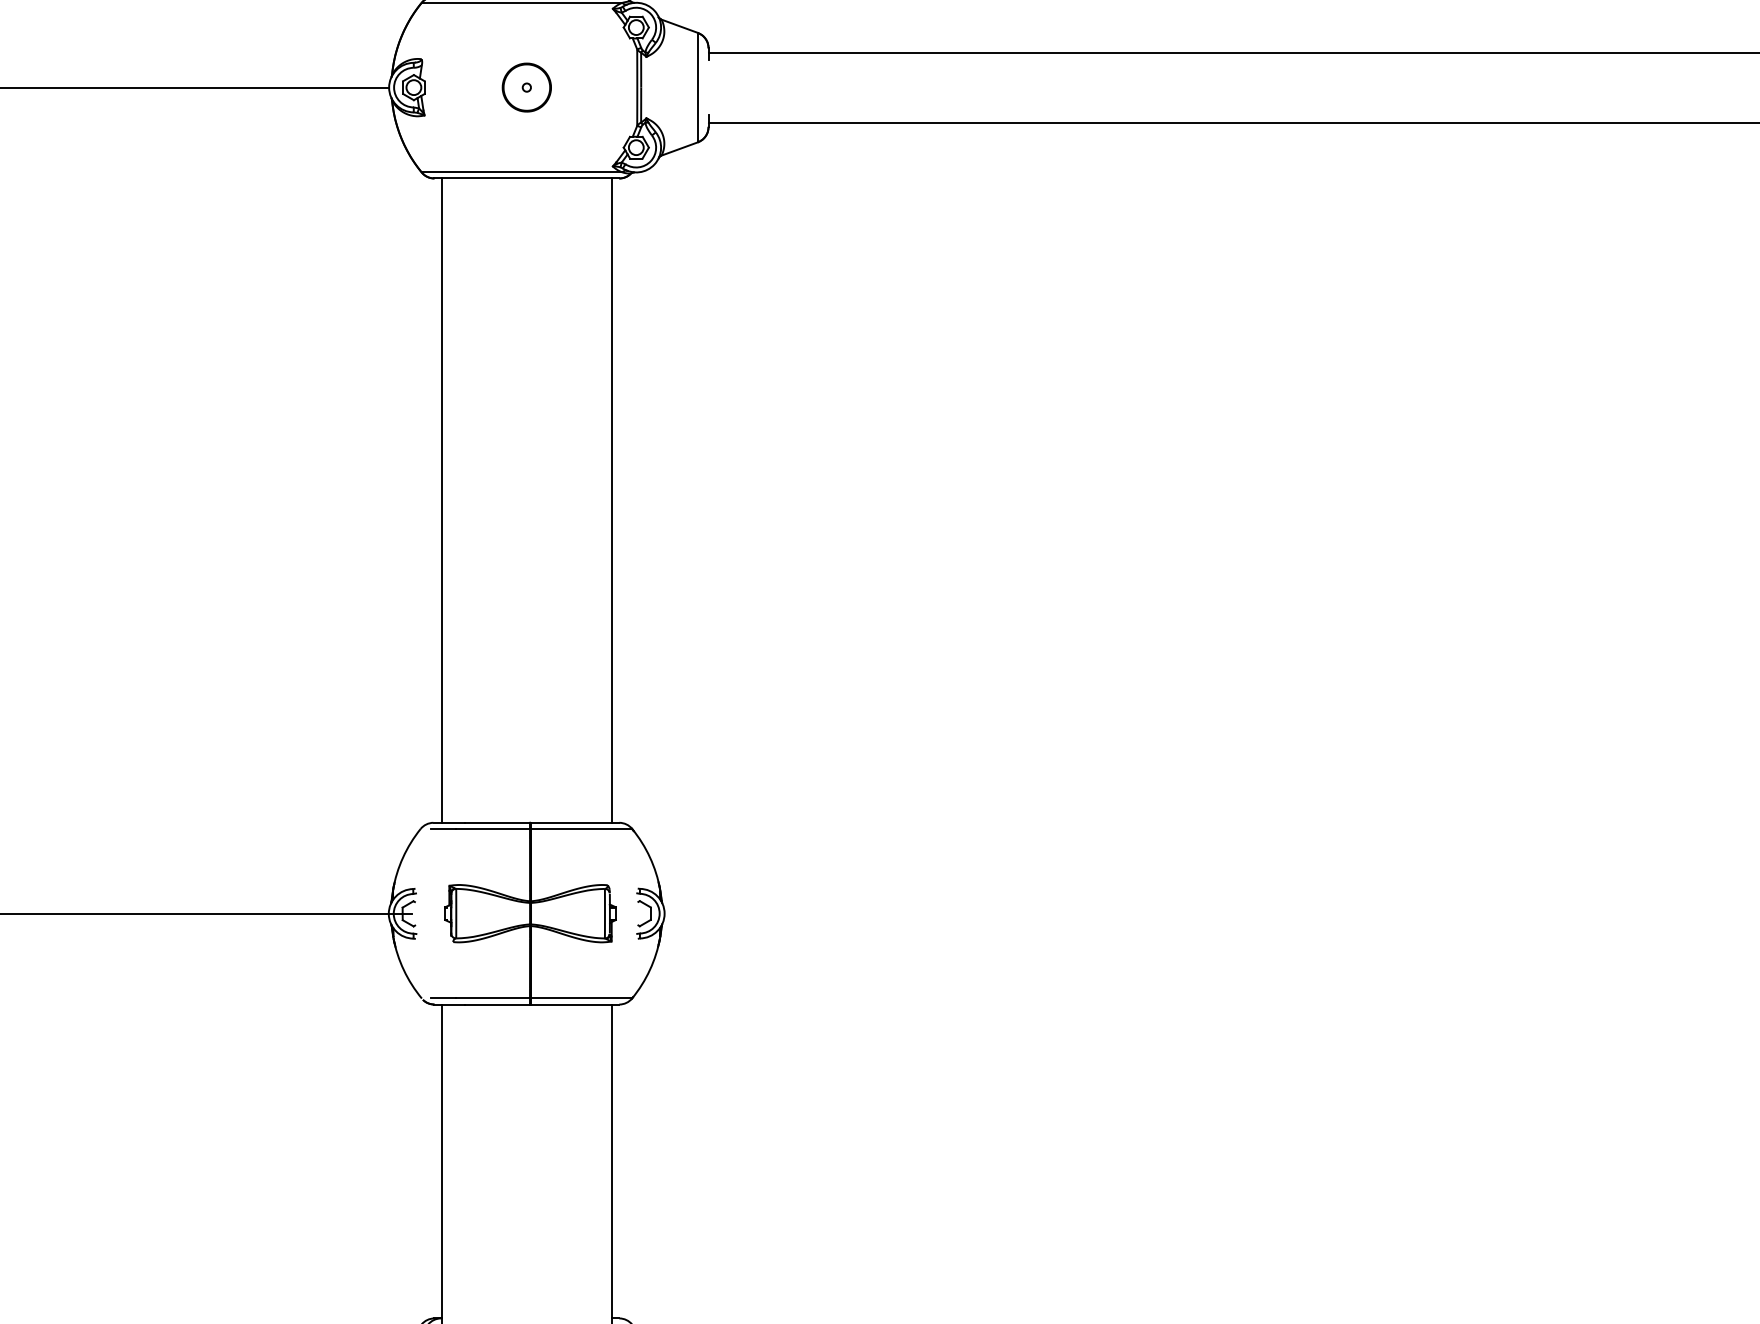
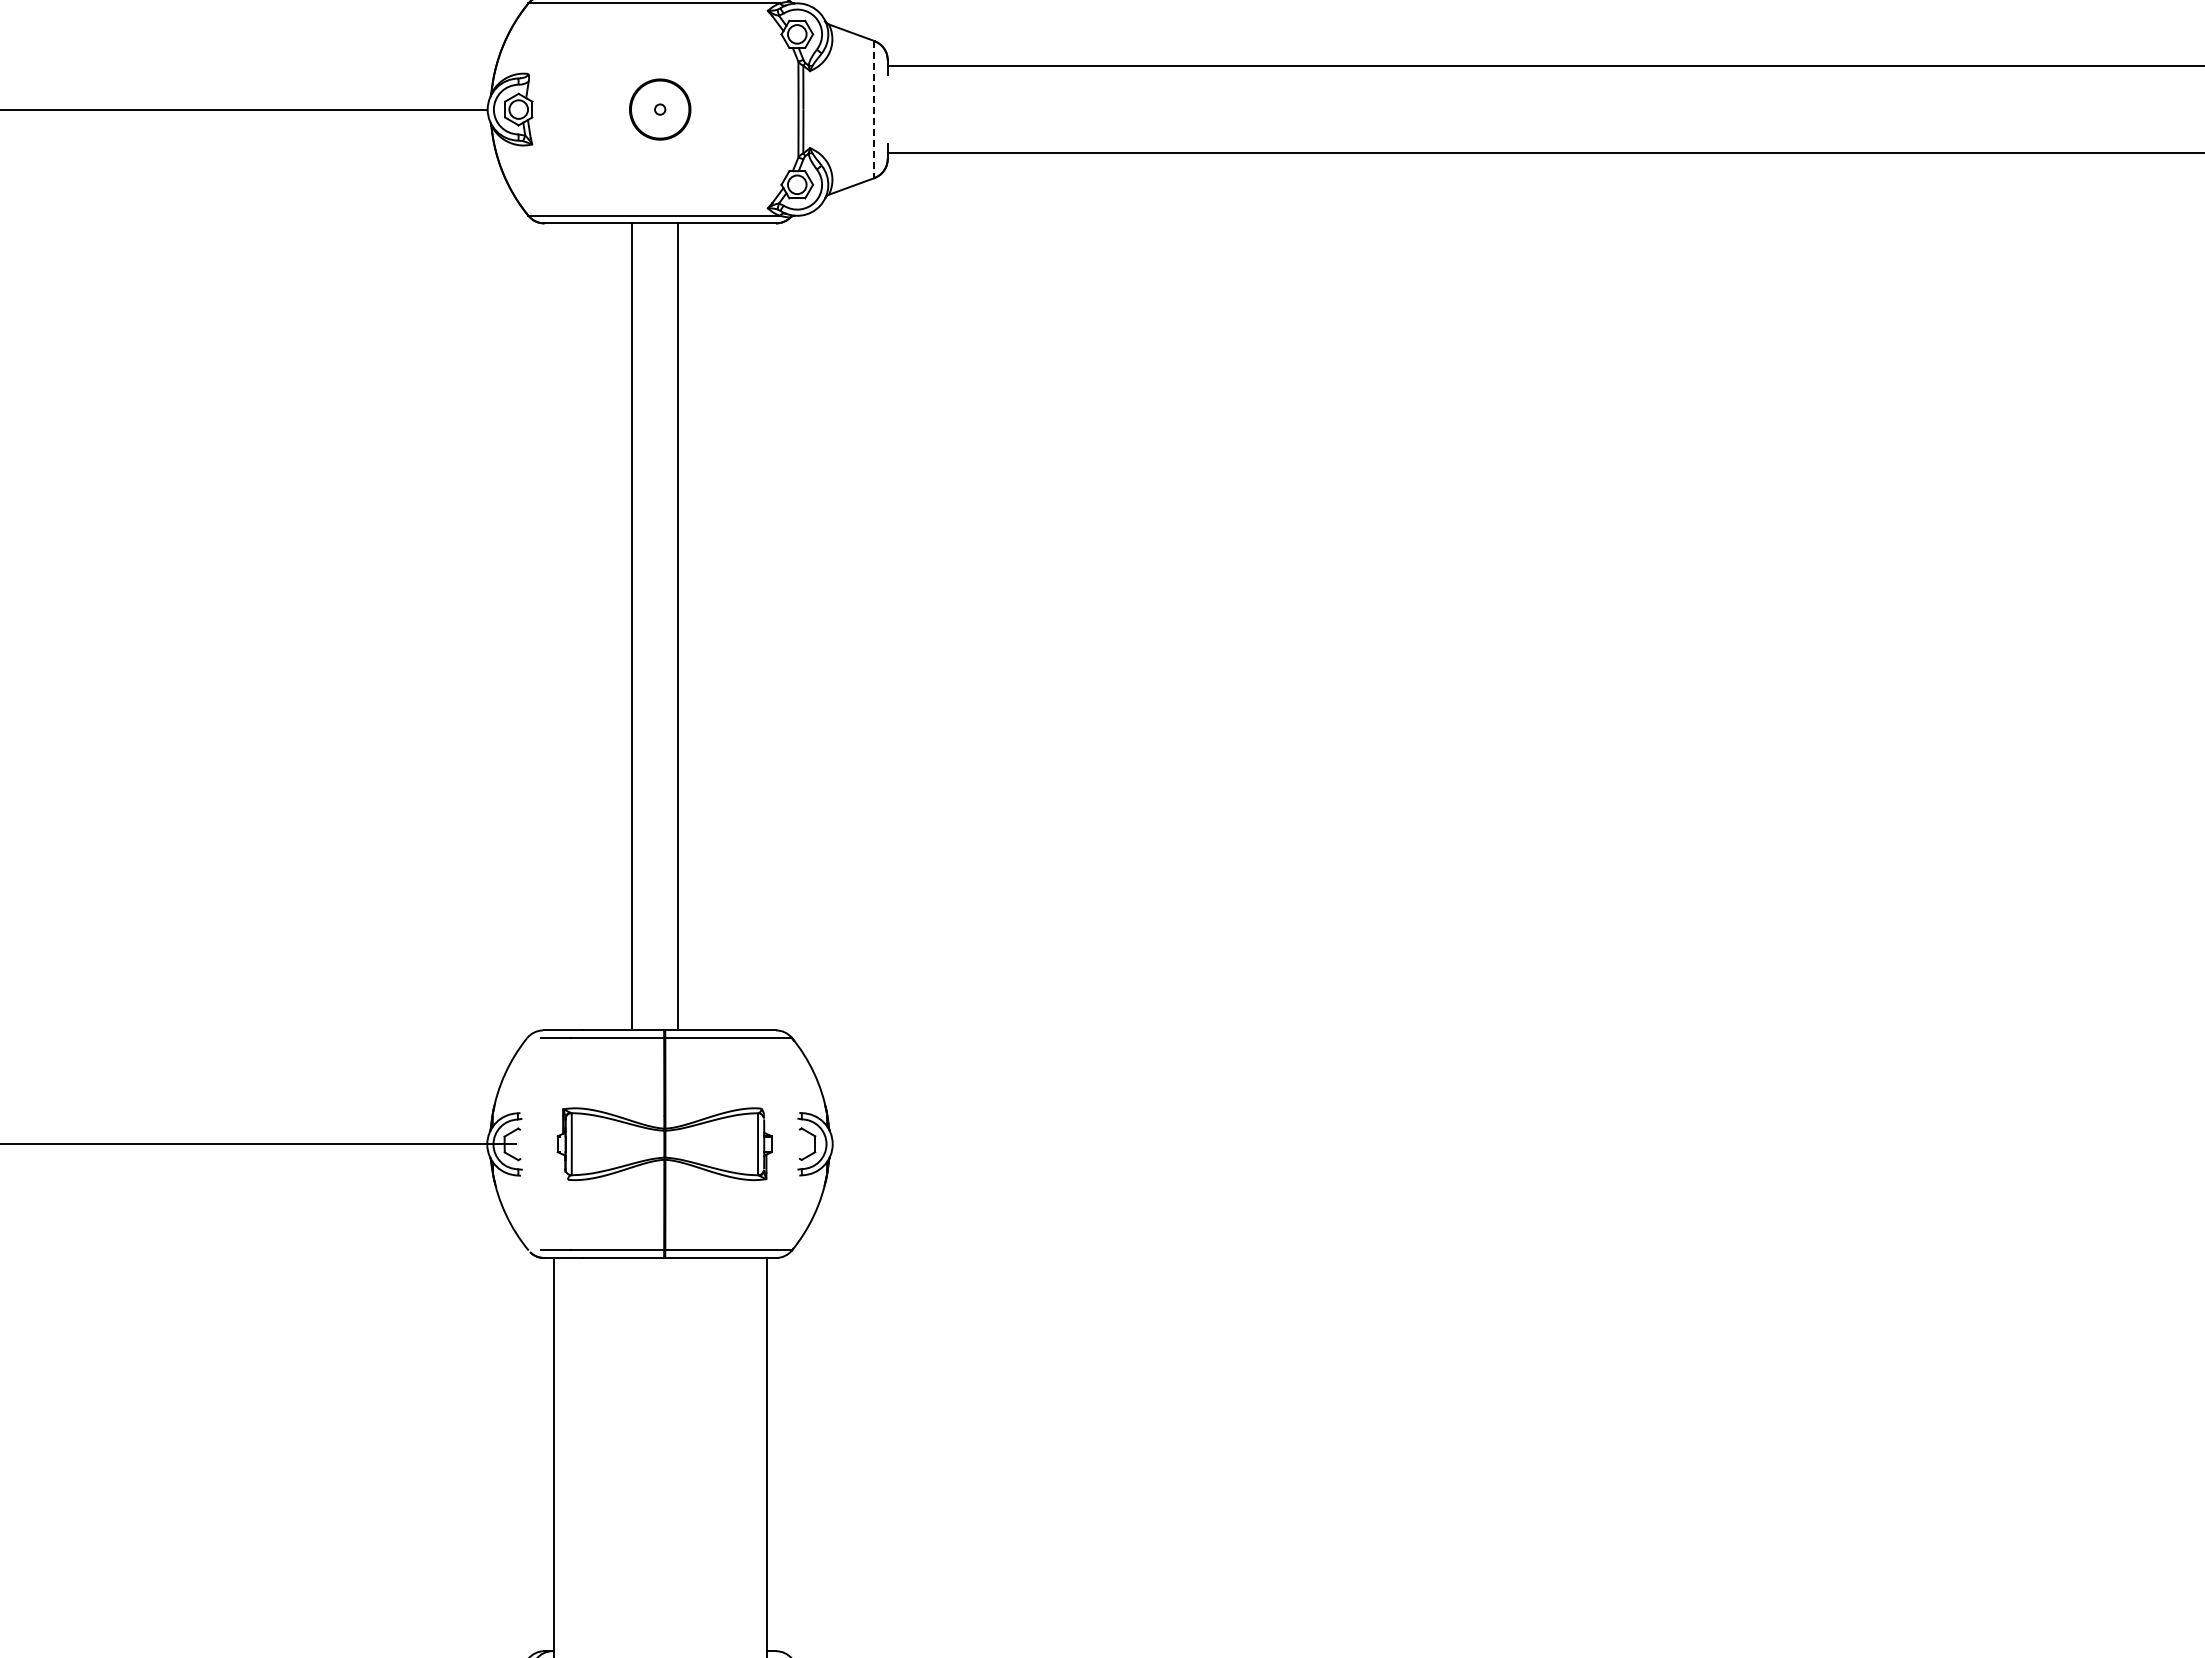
line: (697, 87) -> (874, 109), solid -> dashed
line: (441, 500) -> (631, 626), moved
line: (611, 500) -> (677, 626), moved

